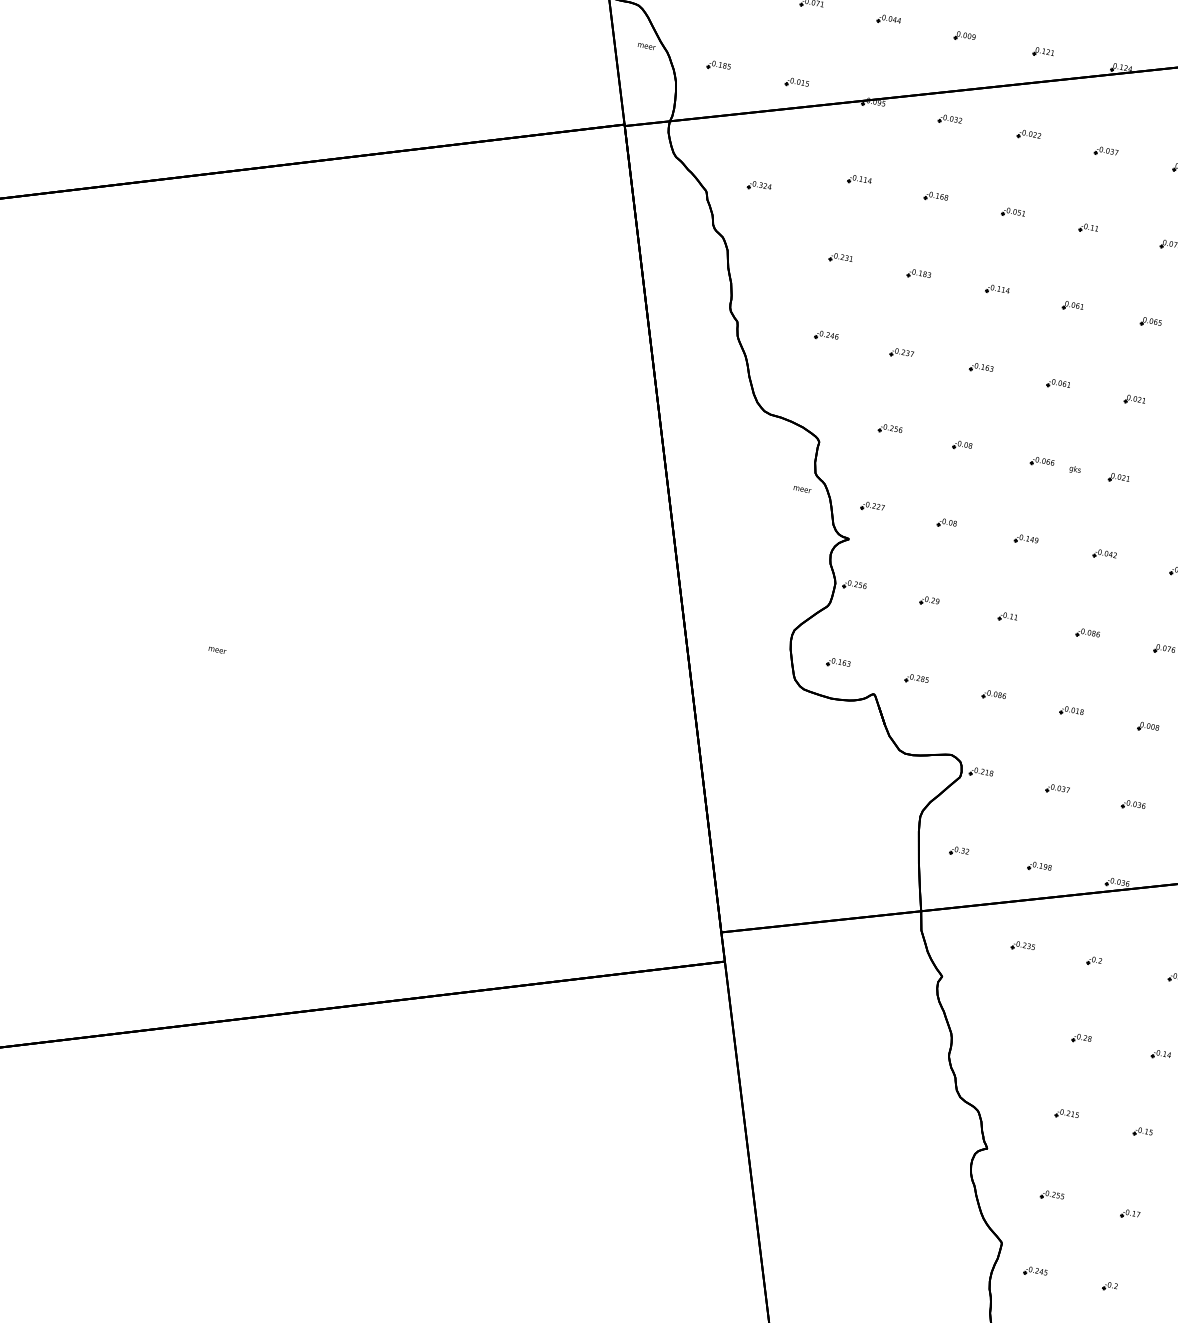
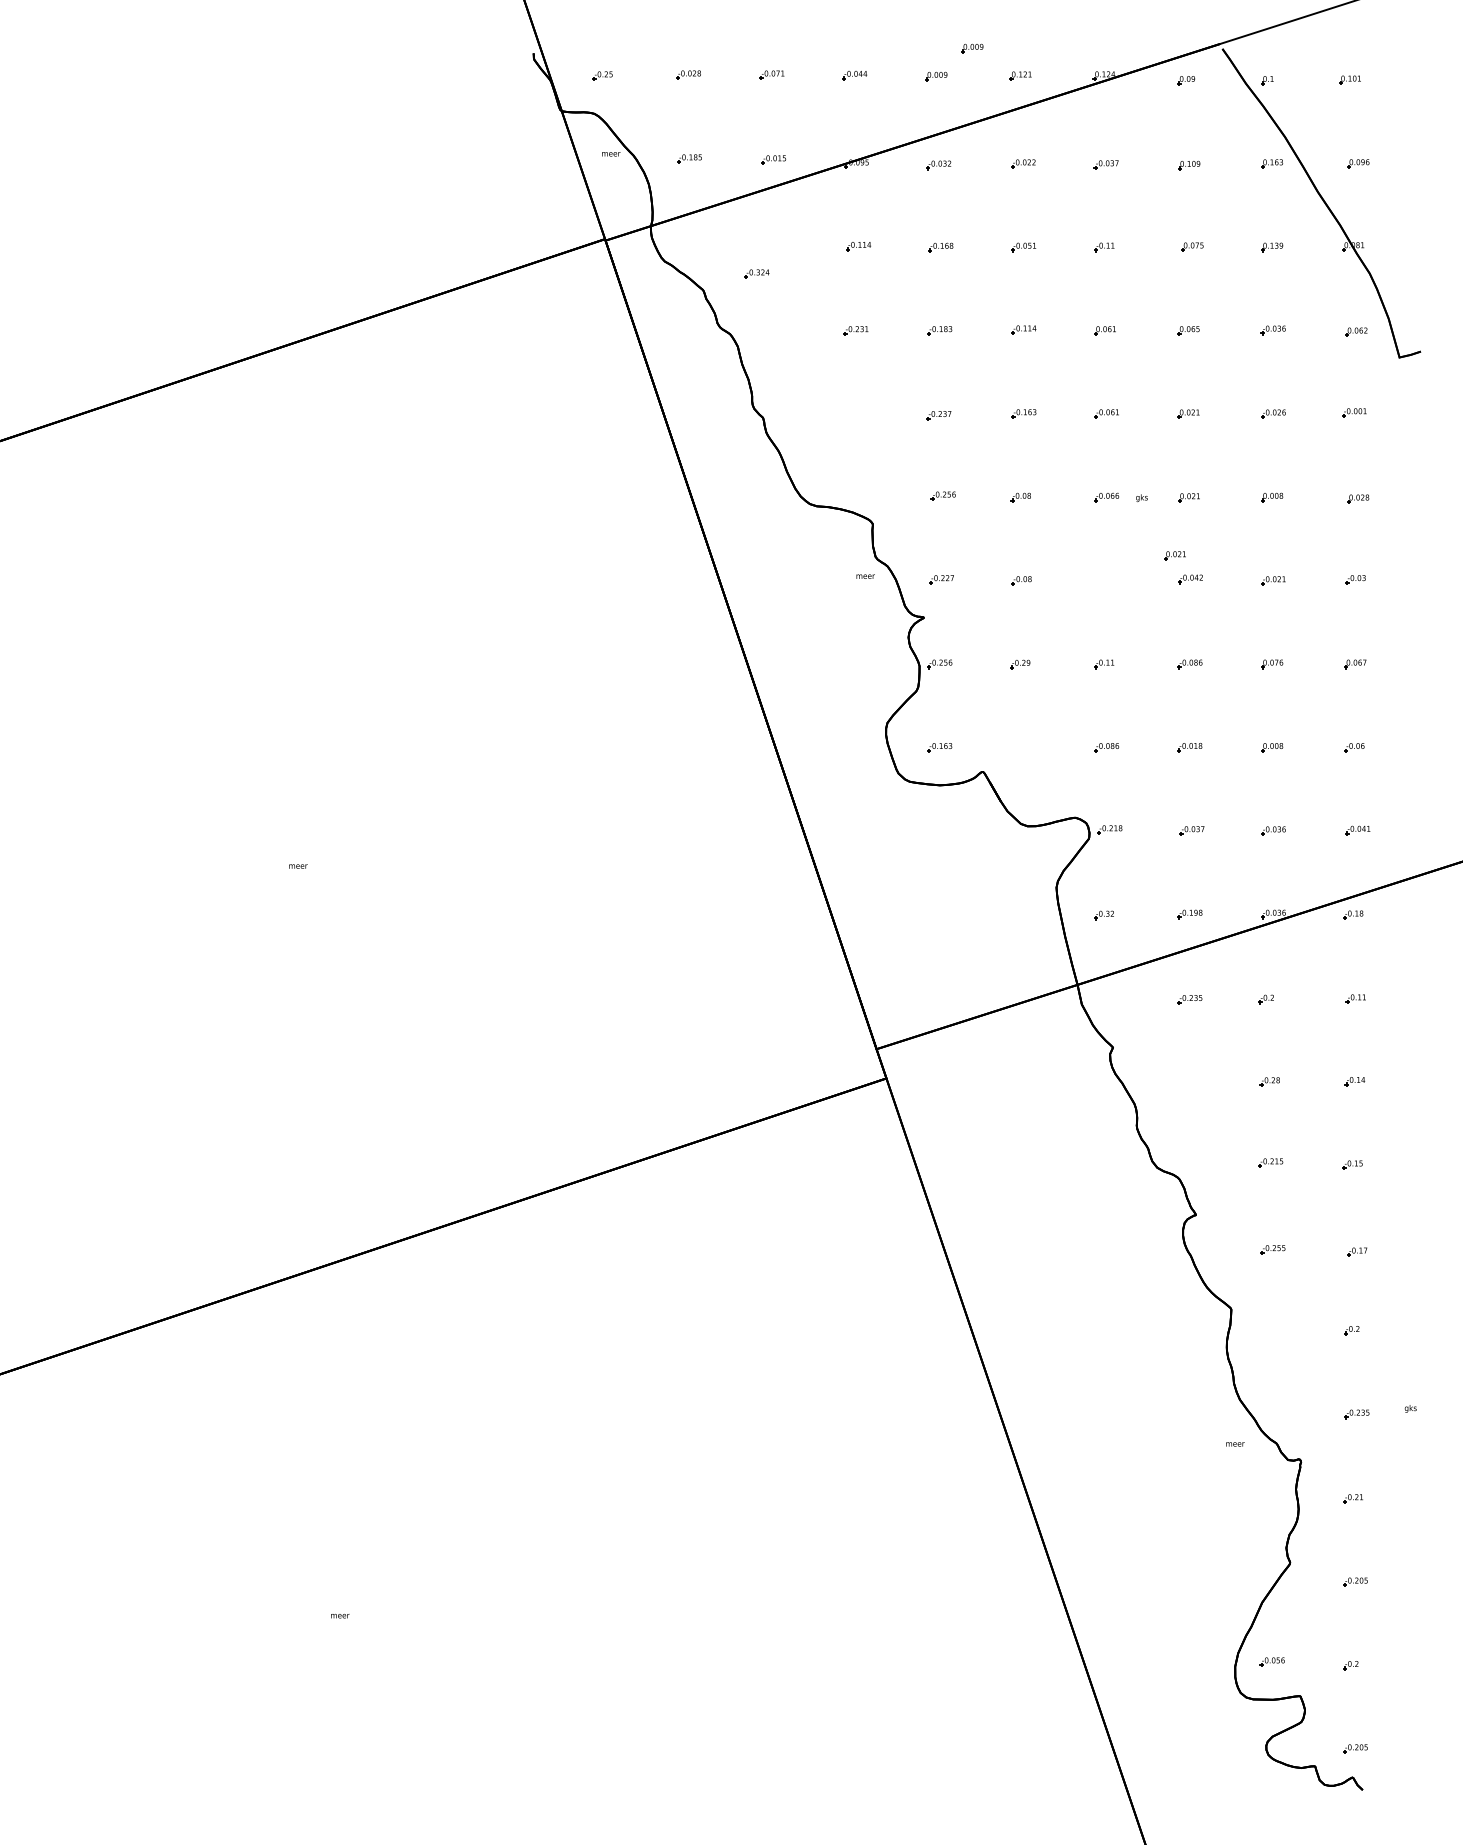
part: (1004, 17) -> (972, 48), added
part: (826, 335) -> (857, 413), removed
part: (1094, 529) -> (1174, 555), added
part: (1026, 539) -> (1106, 580), removed
part: (916, 679) -> (1023, 747), removed
part: (1035, 1271) -> (1271, 1331), removed

